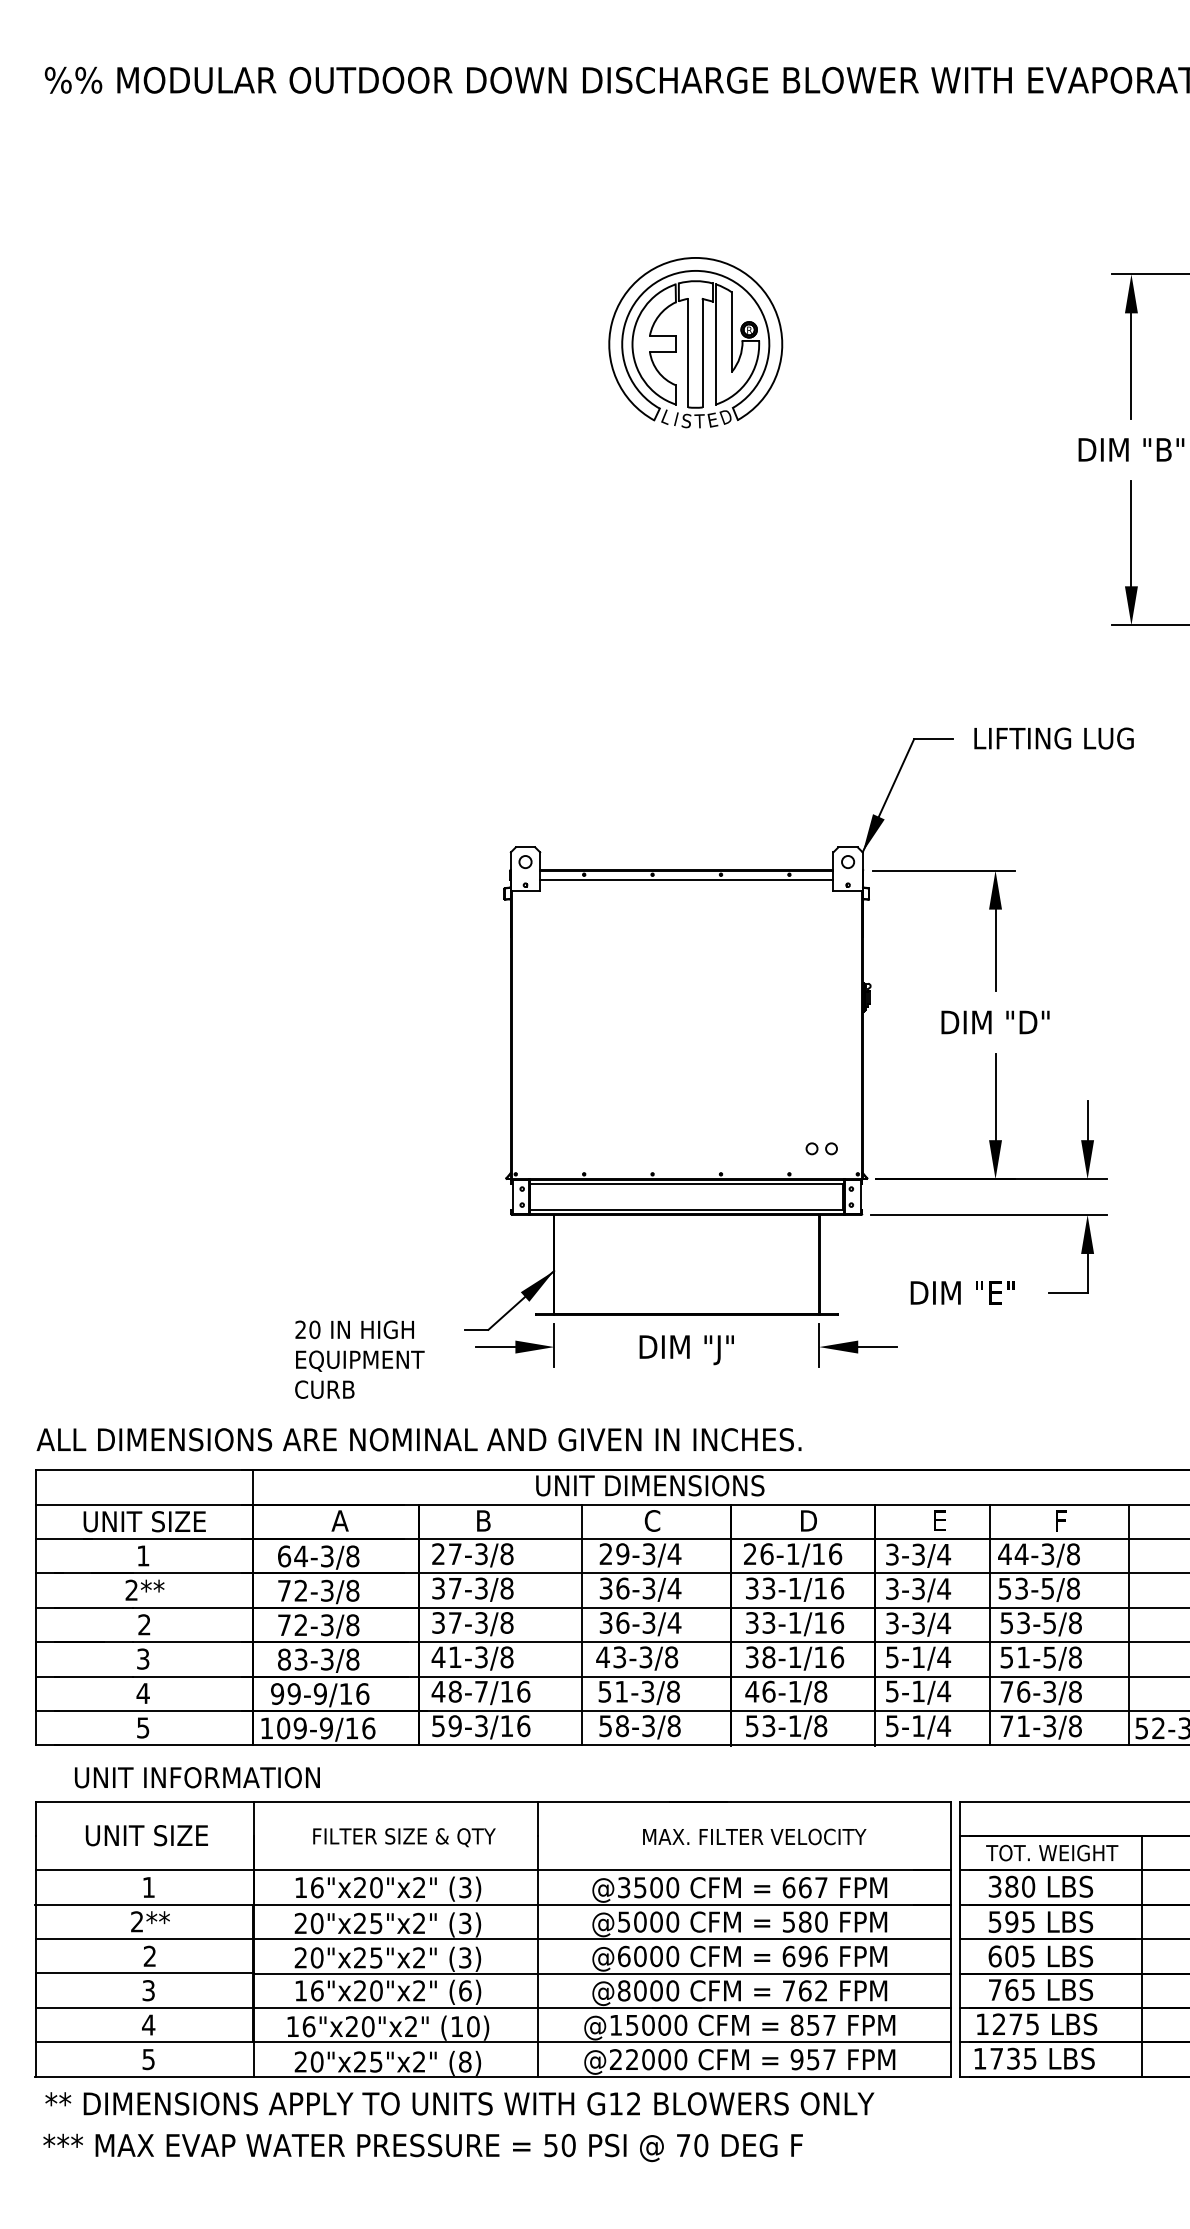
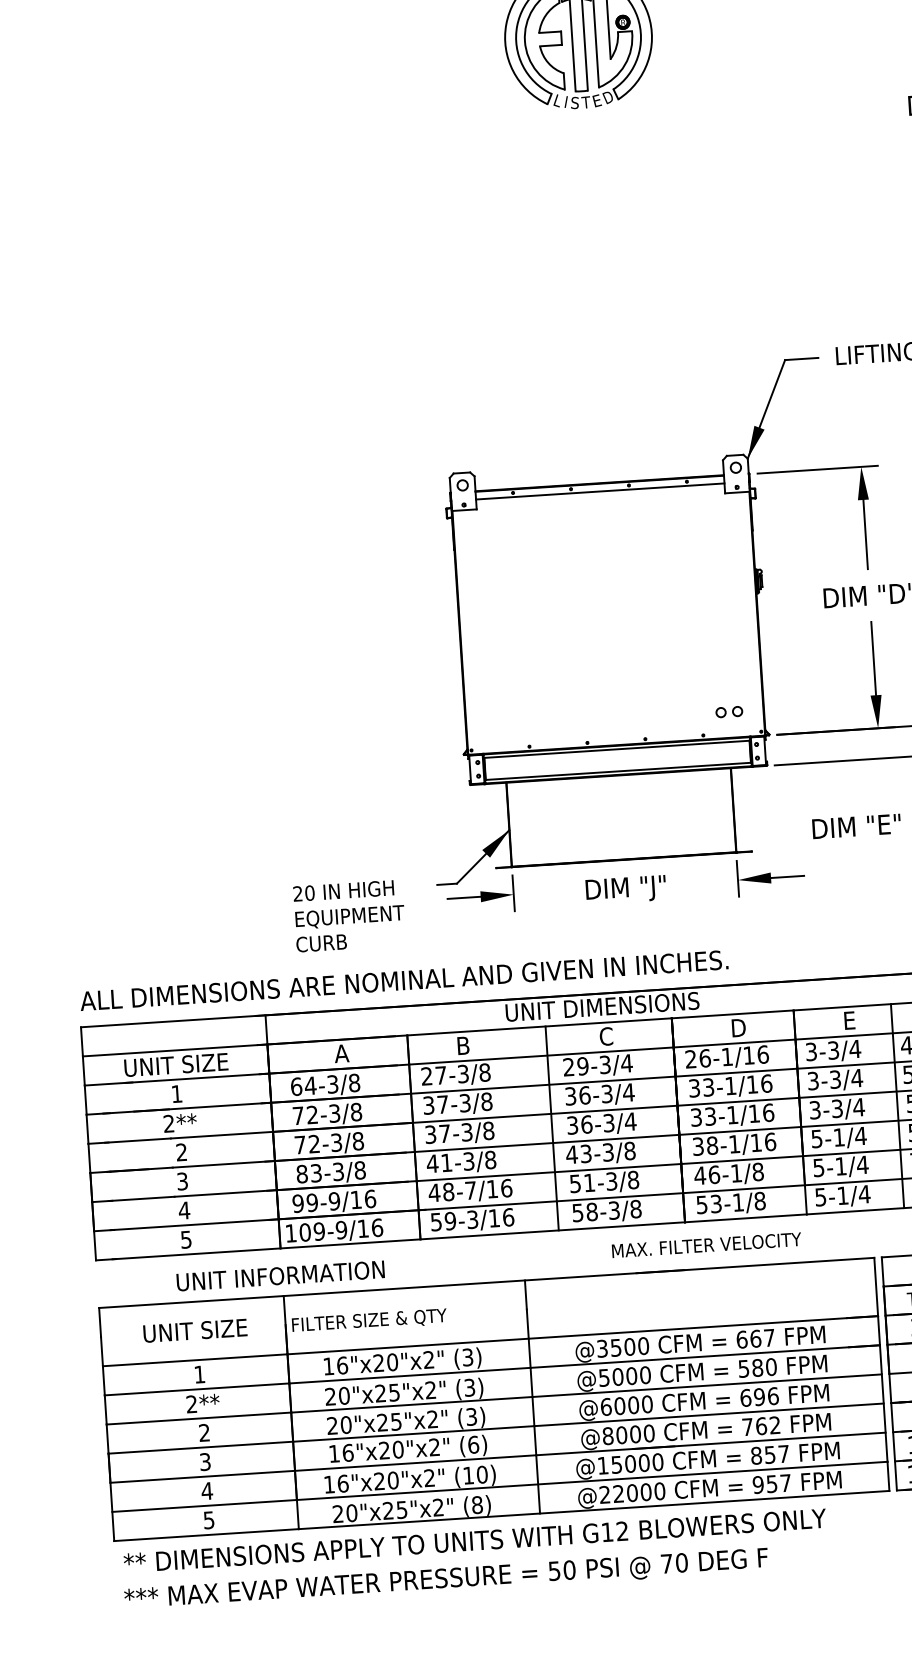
text: (197, 1777) -> (280, 1275), moved
text: (754, 1836) -> (706, 1244), moved
text: (404, 1837) -> (369, 1321), moved

